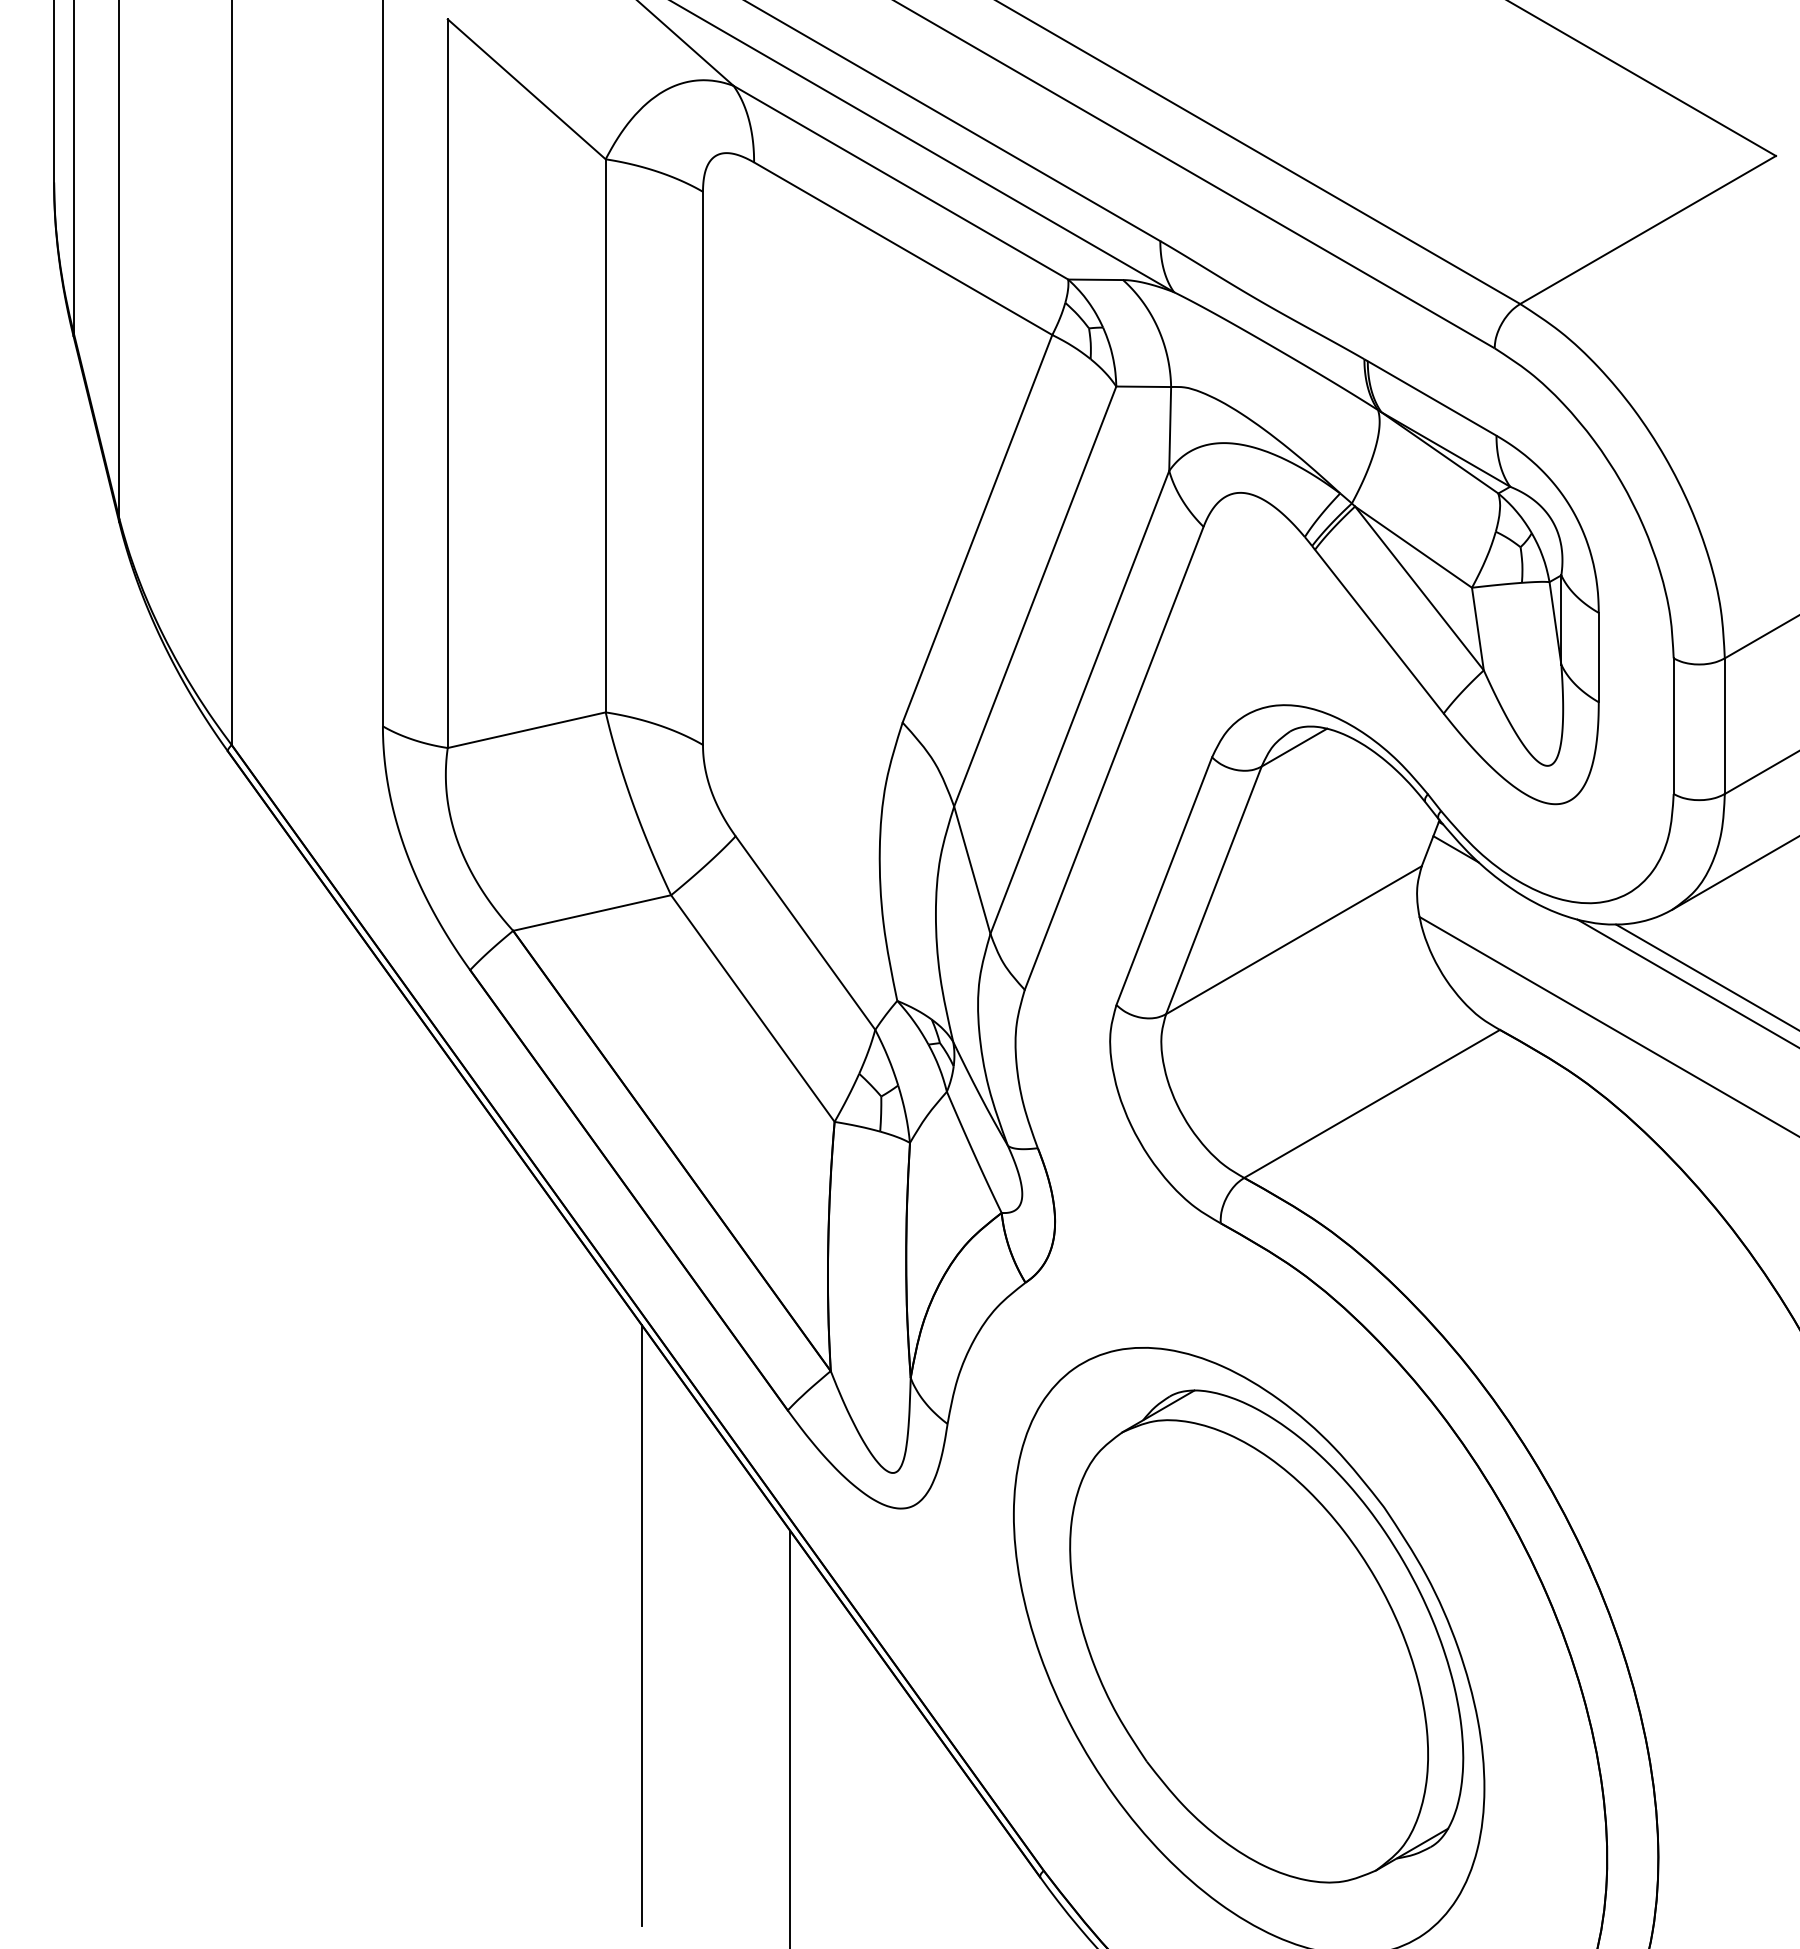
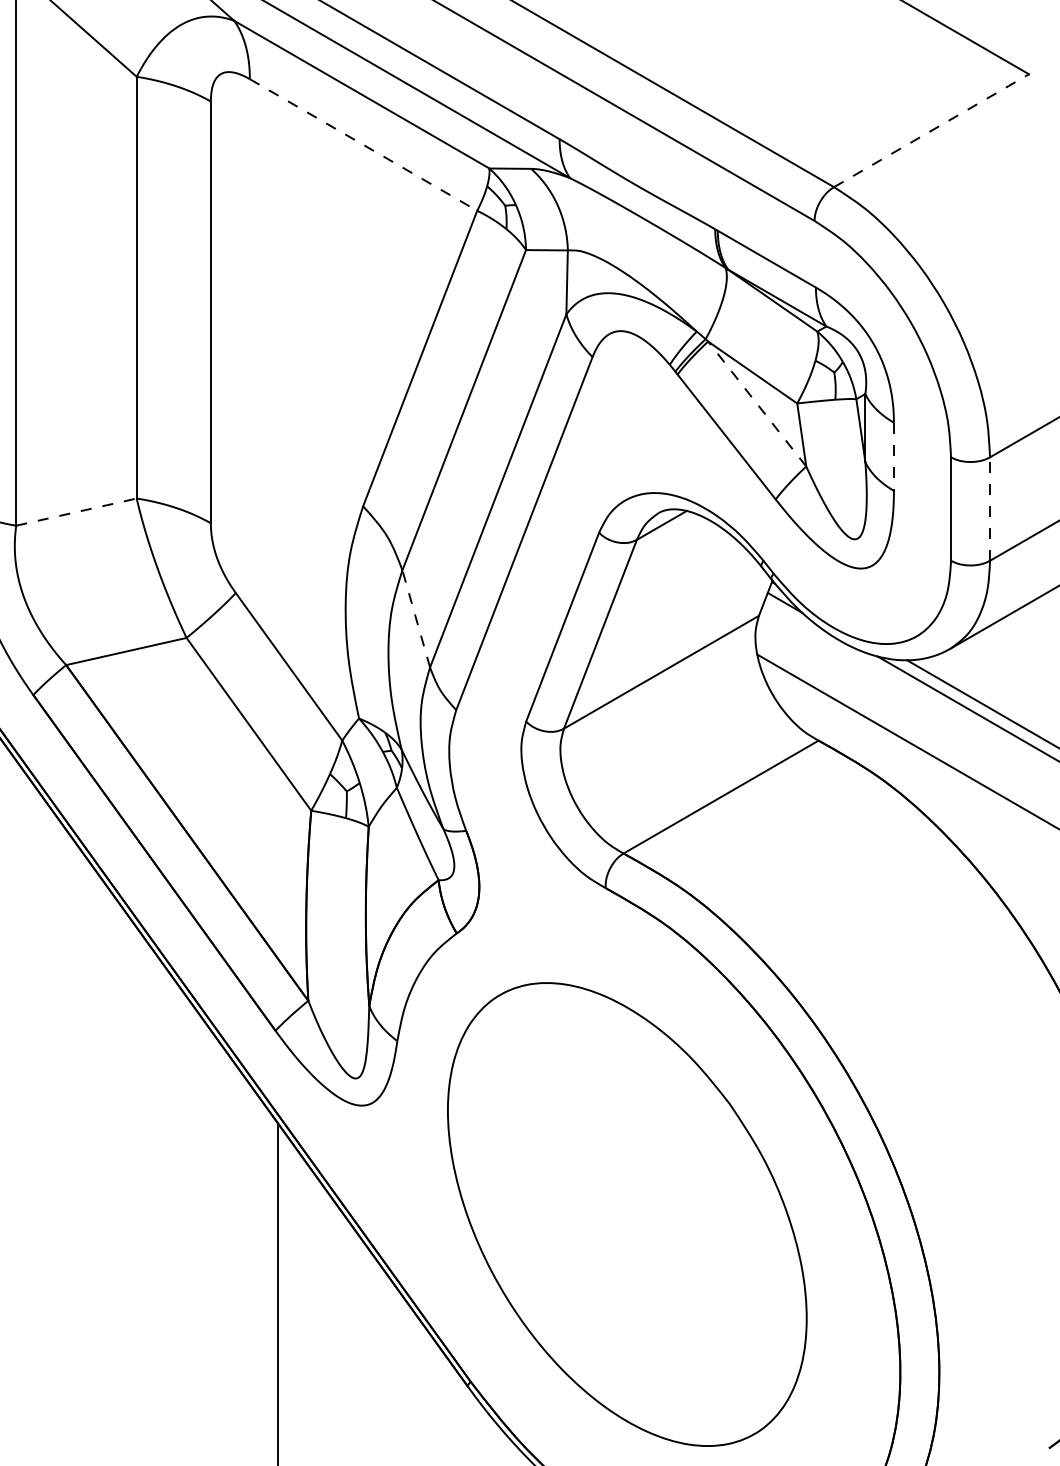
line: (1648, 230) -> (931, 131), solid -> dashed
line: (903, 248) -> (363, 144), solid -> dashed
line: (1419, 588) -> (757, 404), solid -> dashed
line: (1598, 657) -> (893, 456), solid -> dashed
line: (1724, 726) -> (989, 509), solid -> dashed
line: (526, 730) -> (76, 512), solid -> dashed
line: (972, 869) -> (416, 618), solid -> dashed
line: (642, 1625) -> (164, 1194), removed
part: (1266, 1636) -> (640, 1203), removed

